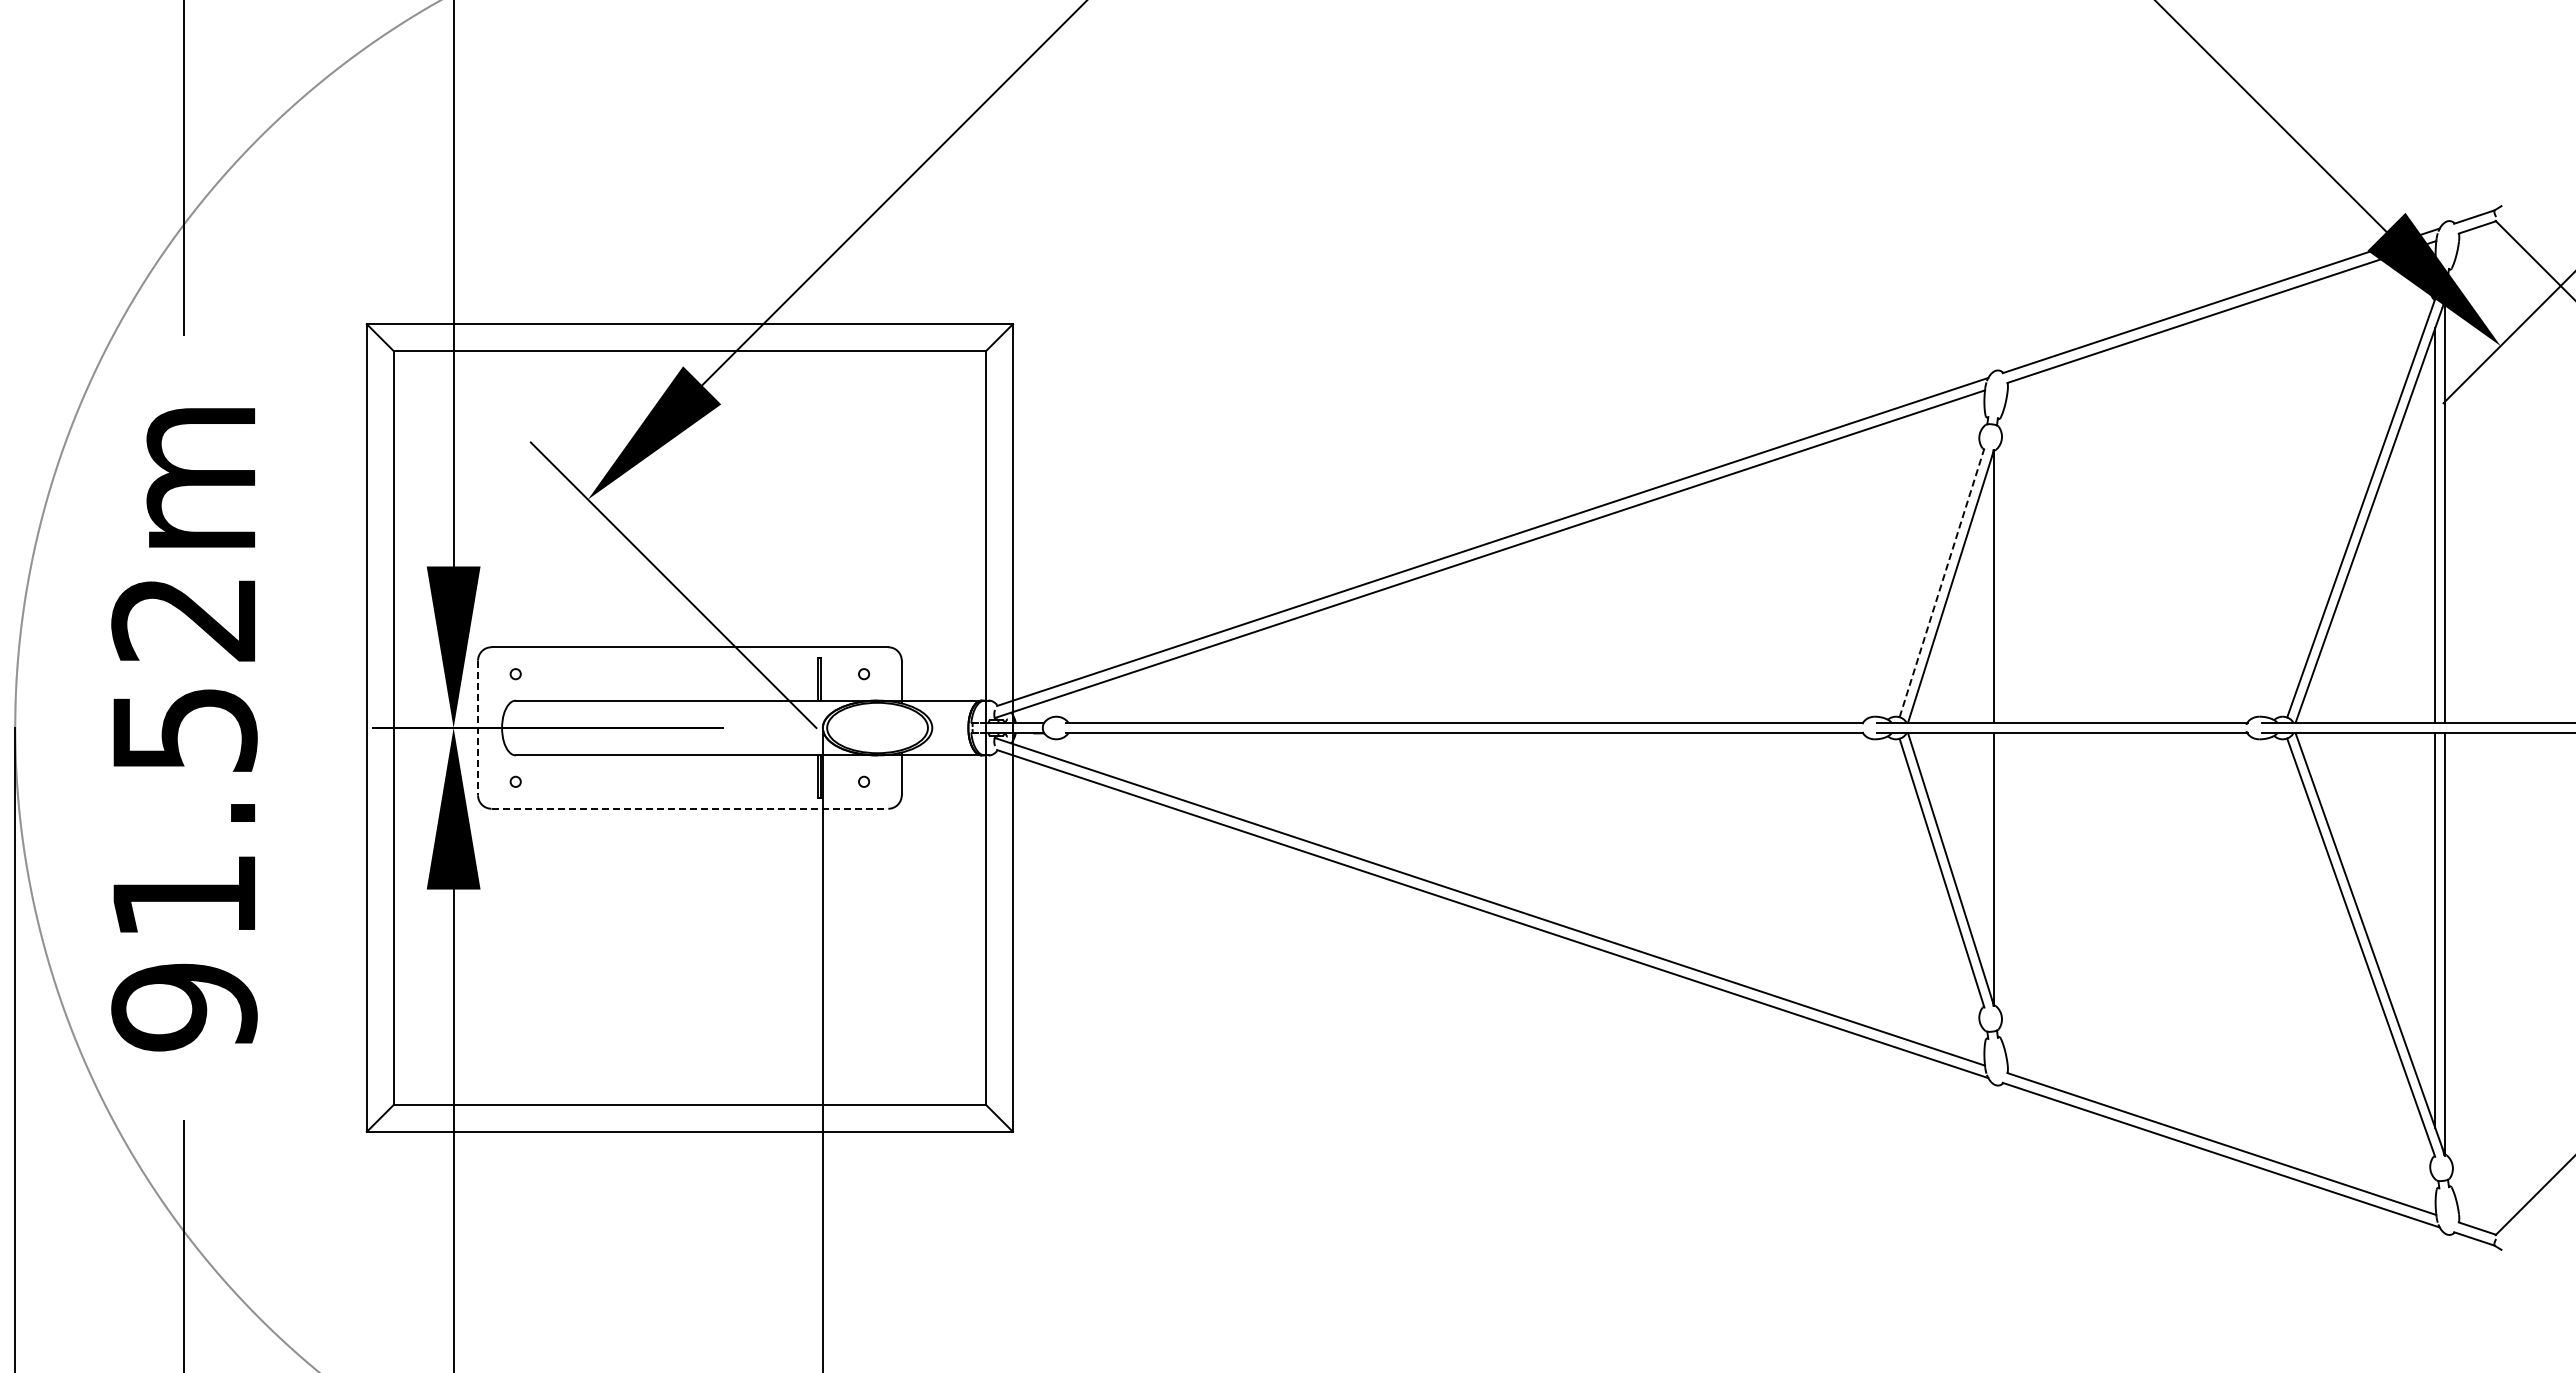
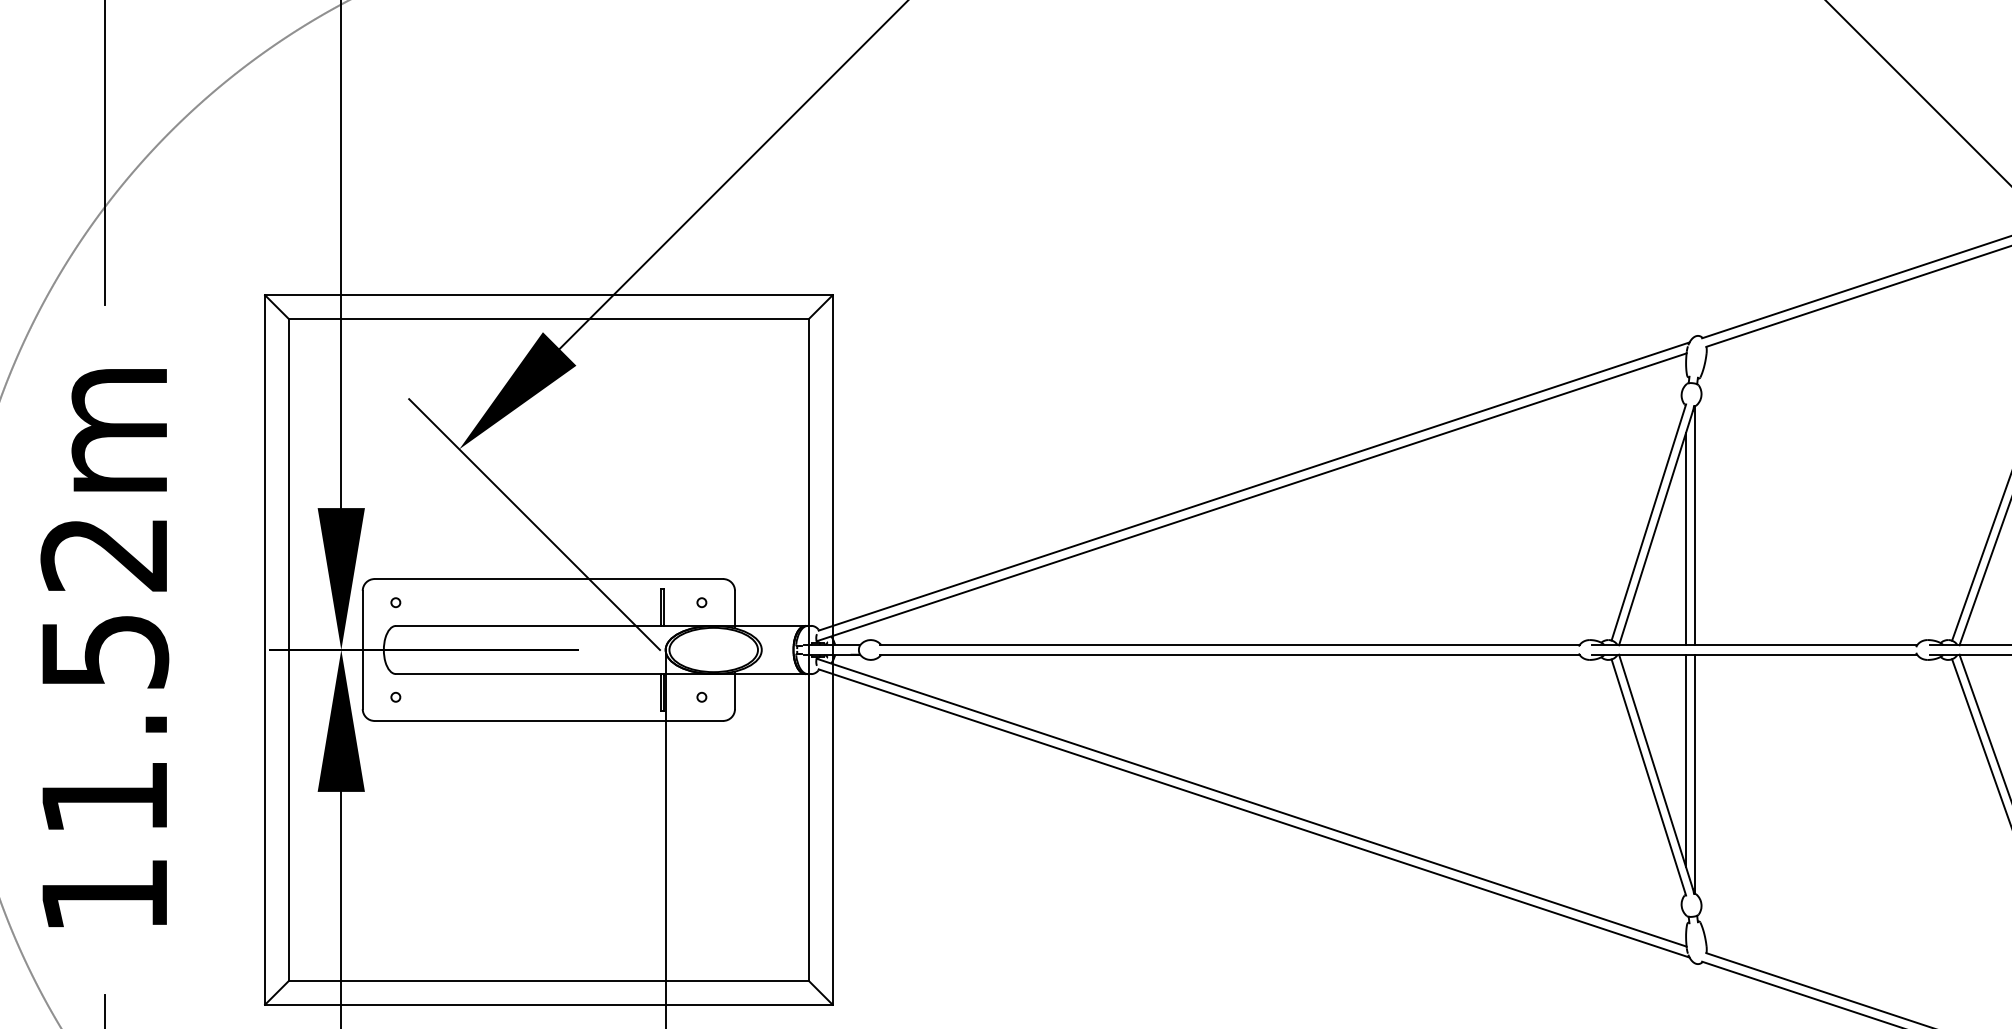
line: (1942, 582) -> (1649, 522), dashed -> solid
line: (1984, 601) -> (1686, 538), added
line: (478, 728) -> (363, 650), dashed -> solid
line: (690, 808) -> (549, 720), dashed -> solid
line: (1984, 854) -> (1686, 761), added
text: (184, 1007) -> (104, 895), 91.52m -> 11.52m

